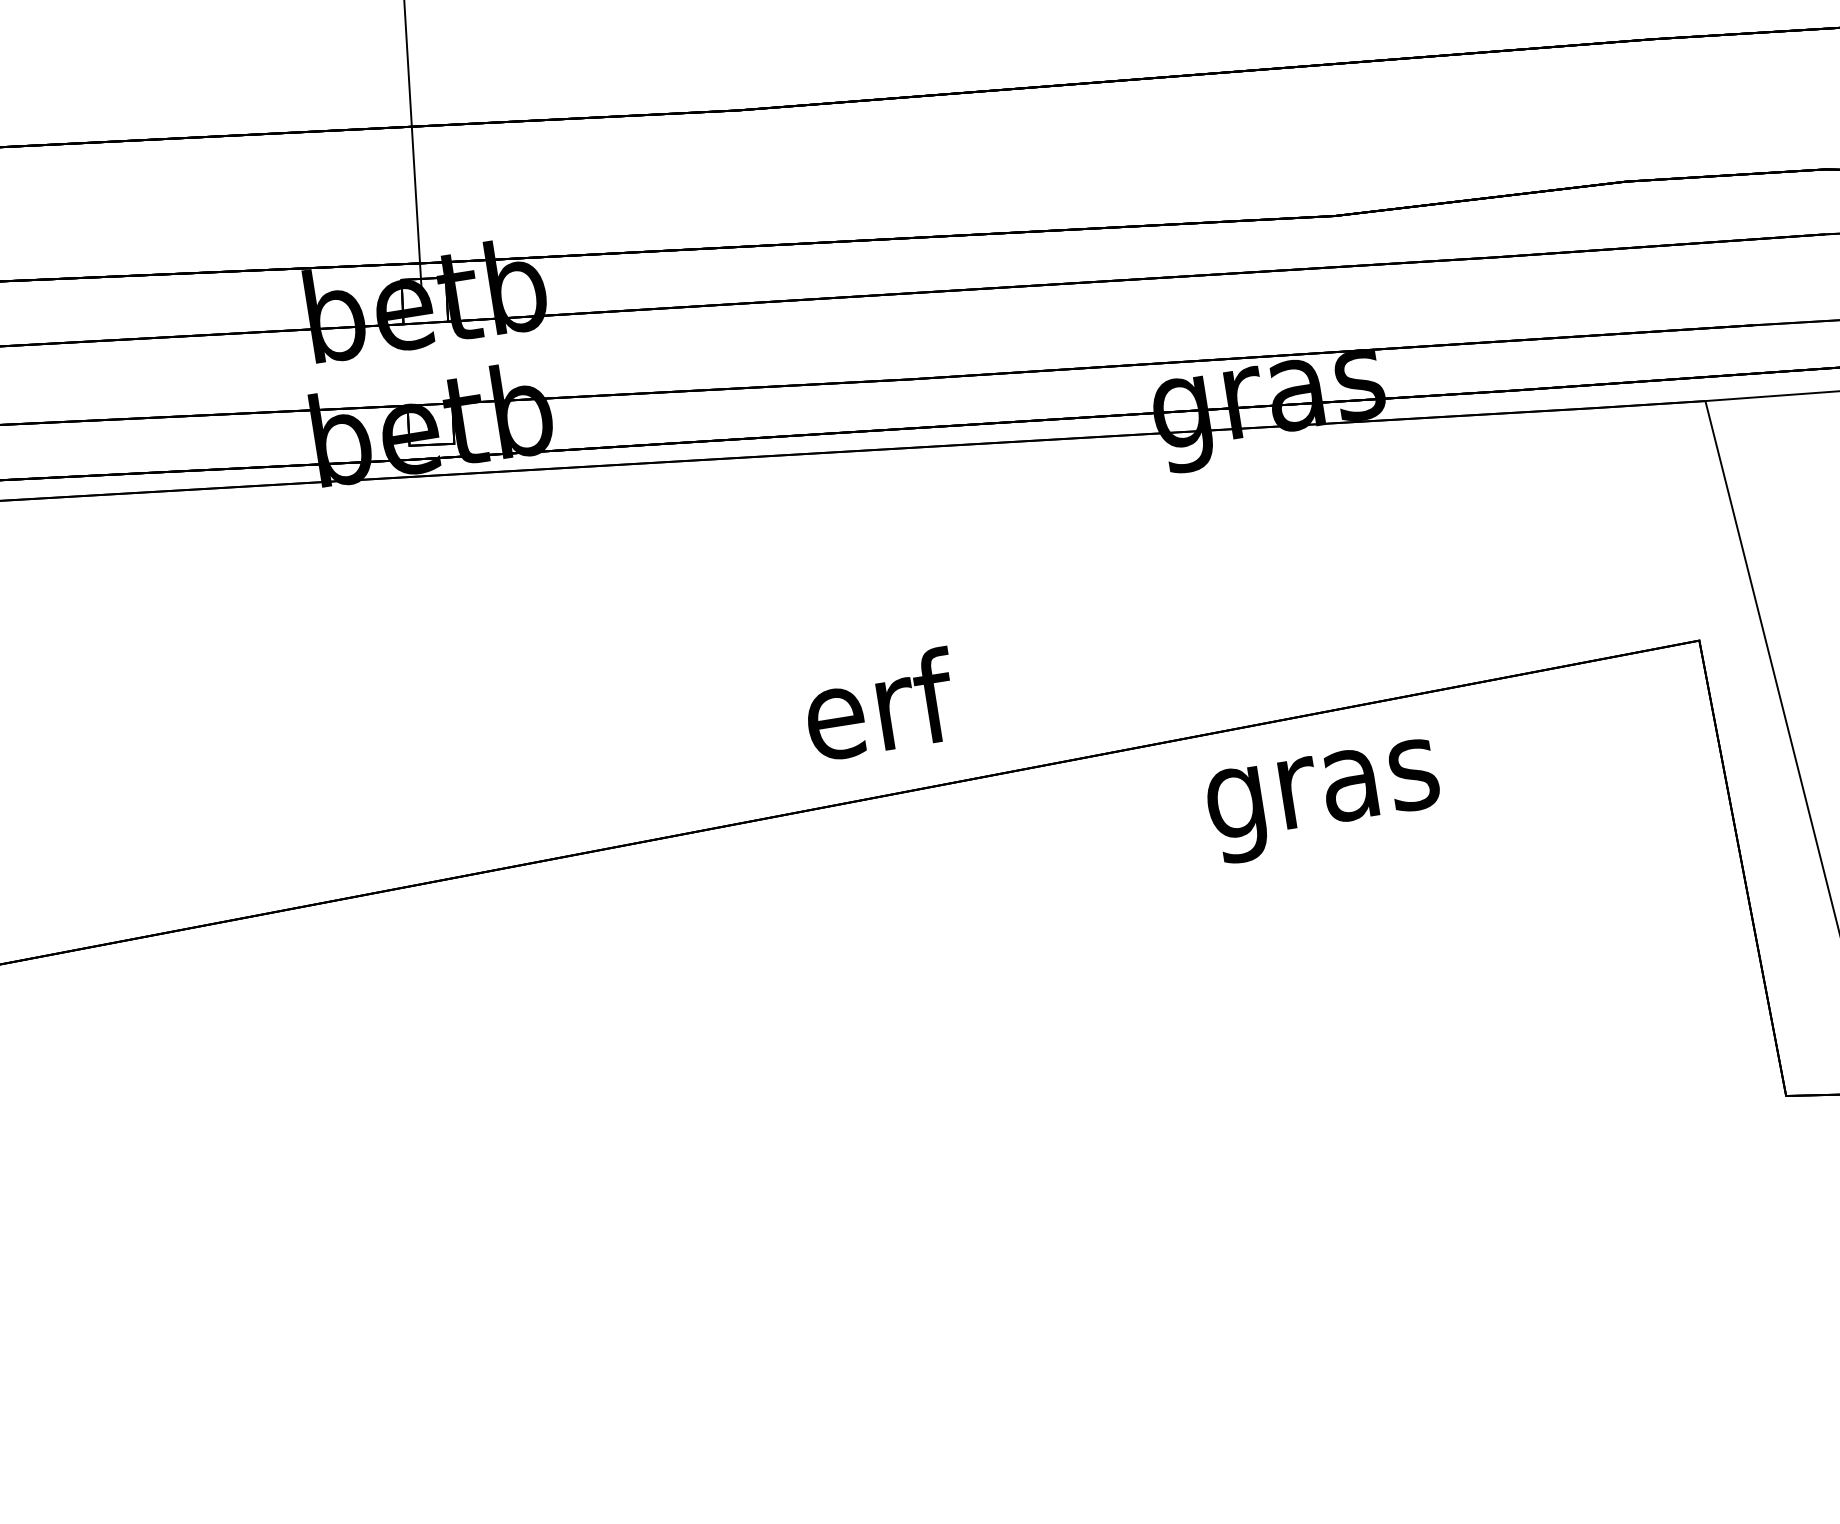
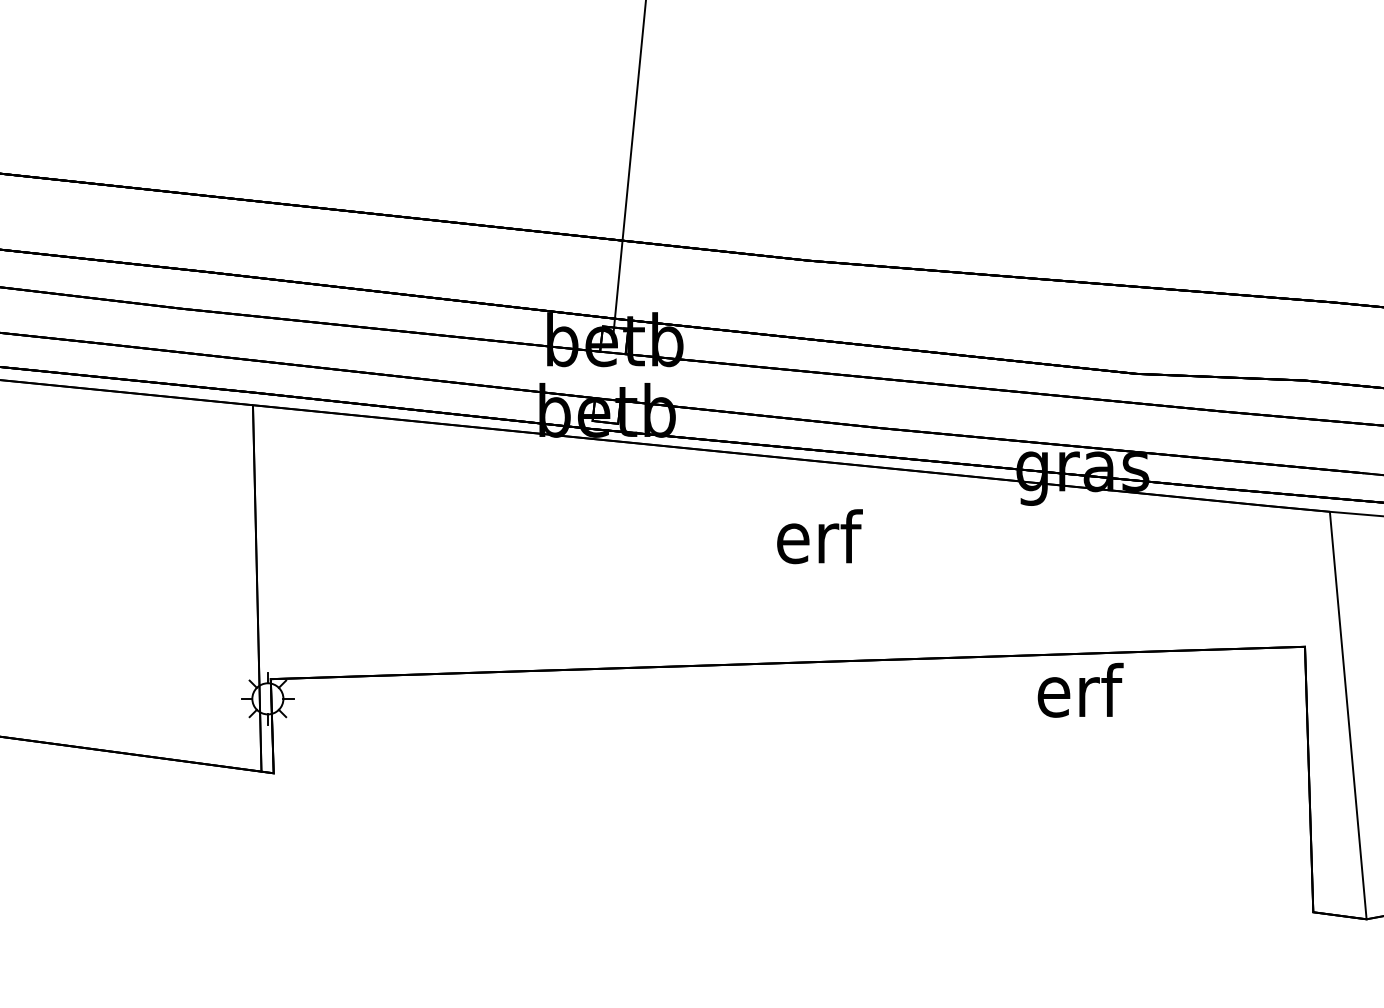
text: (879, 704) -> (819, 536), moved
text: (1322, 788) -> (1078, 696), gras -> erf

